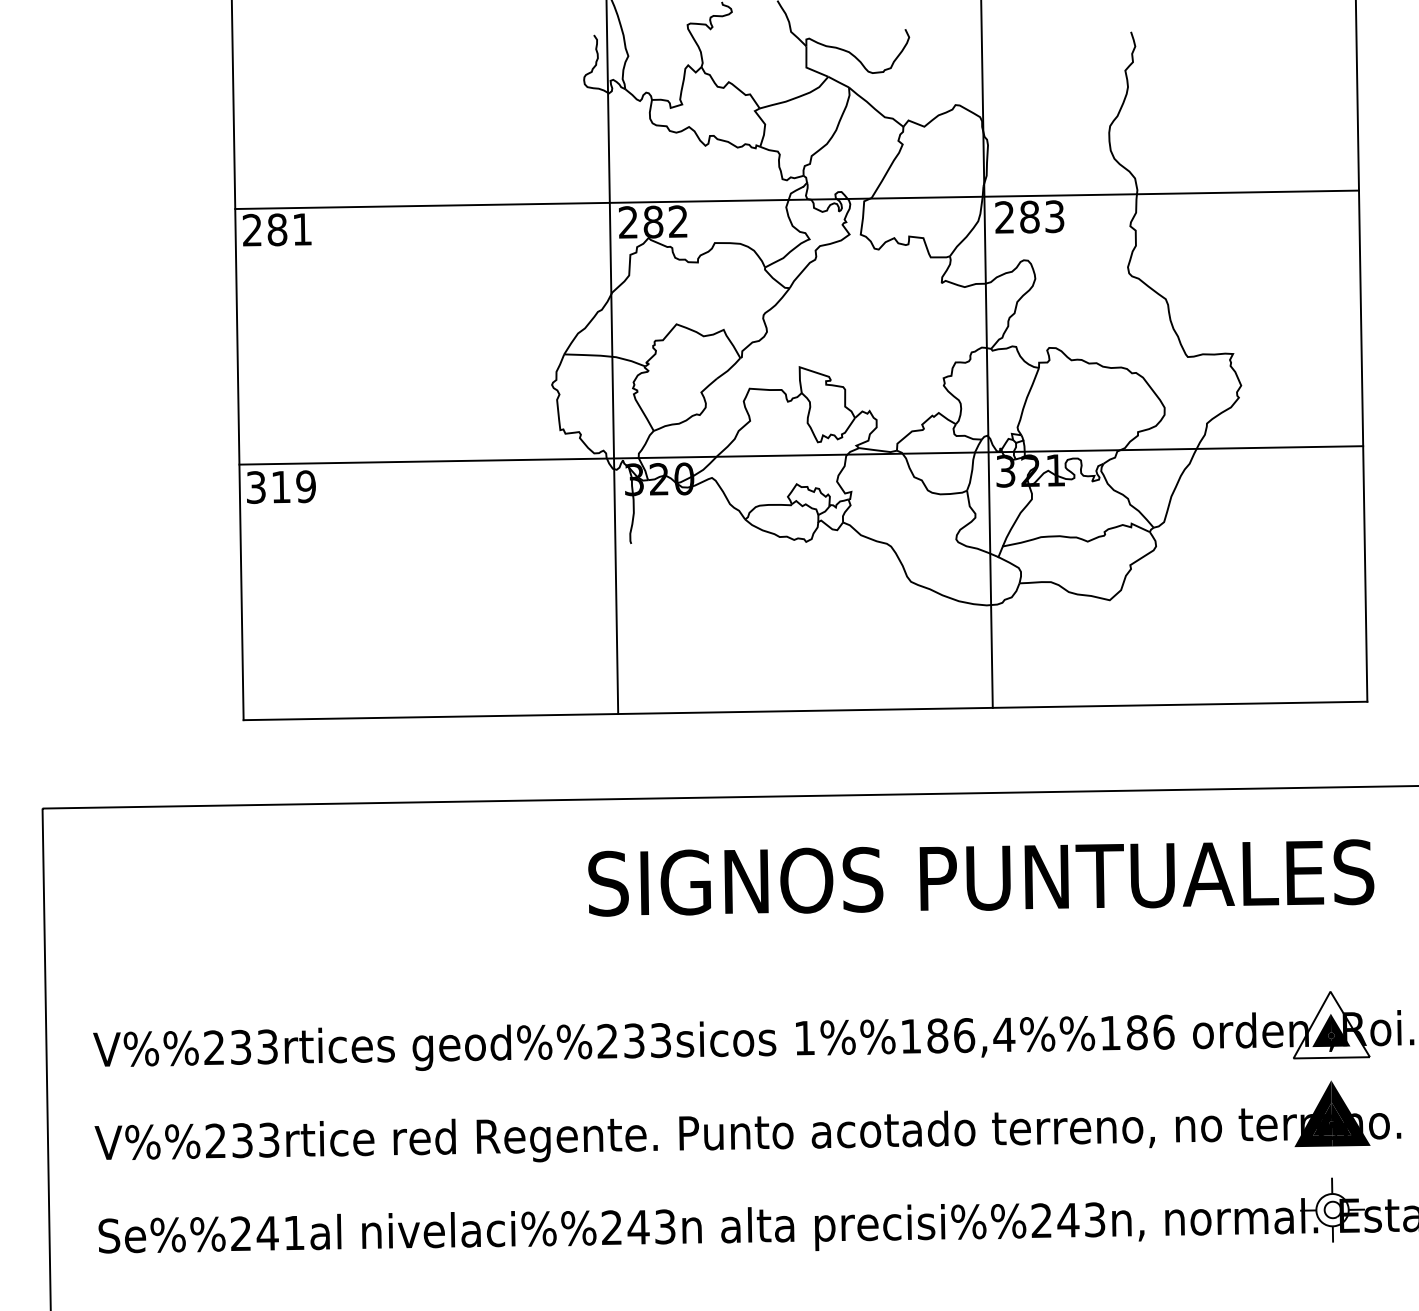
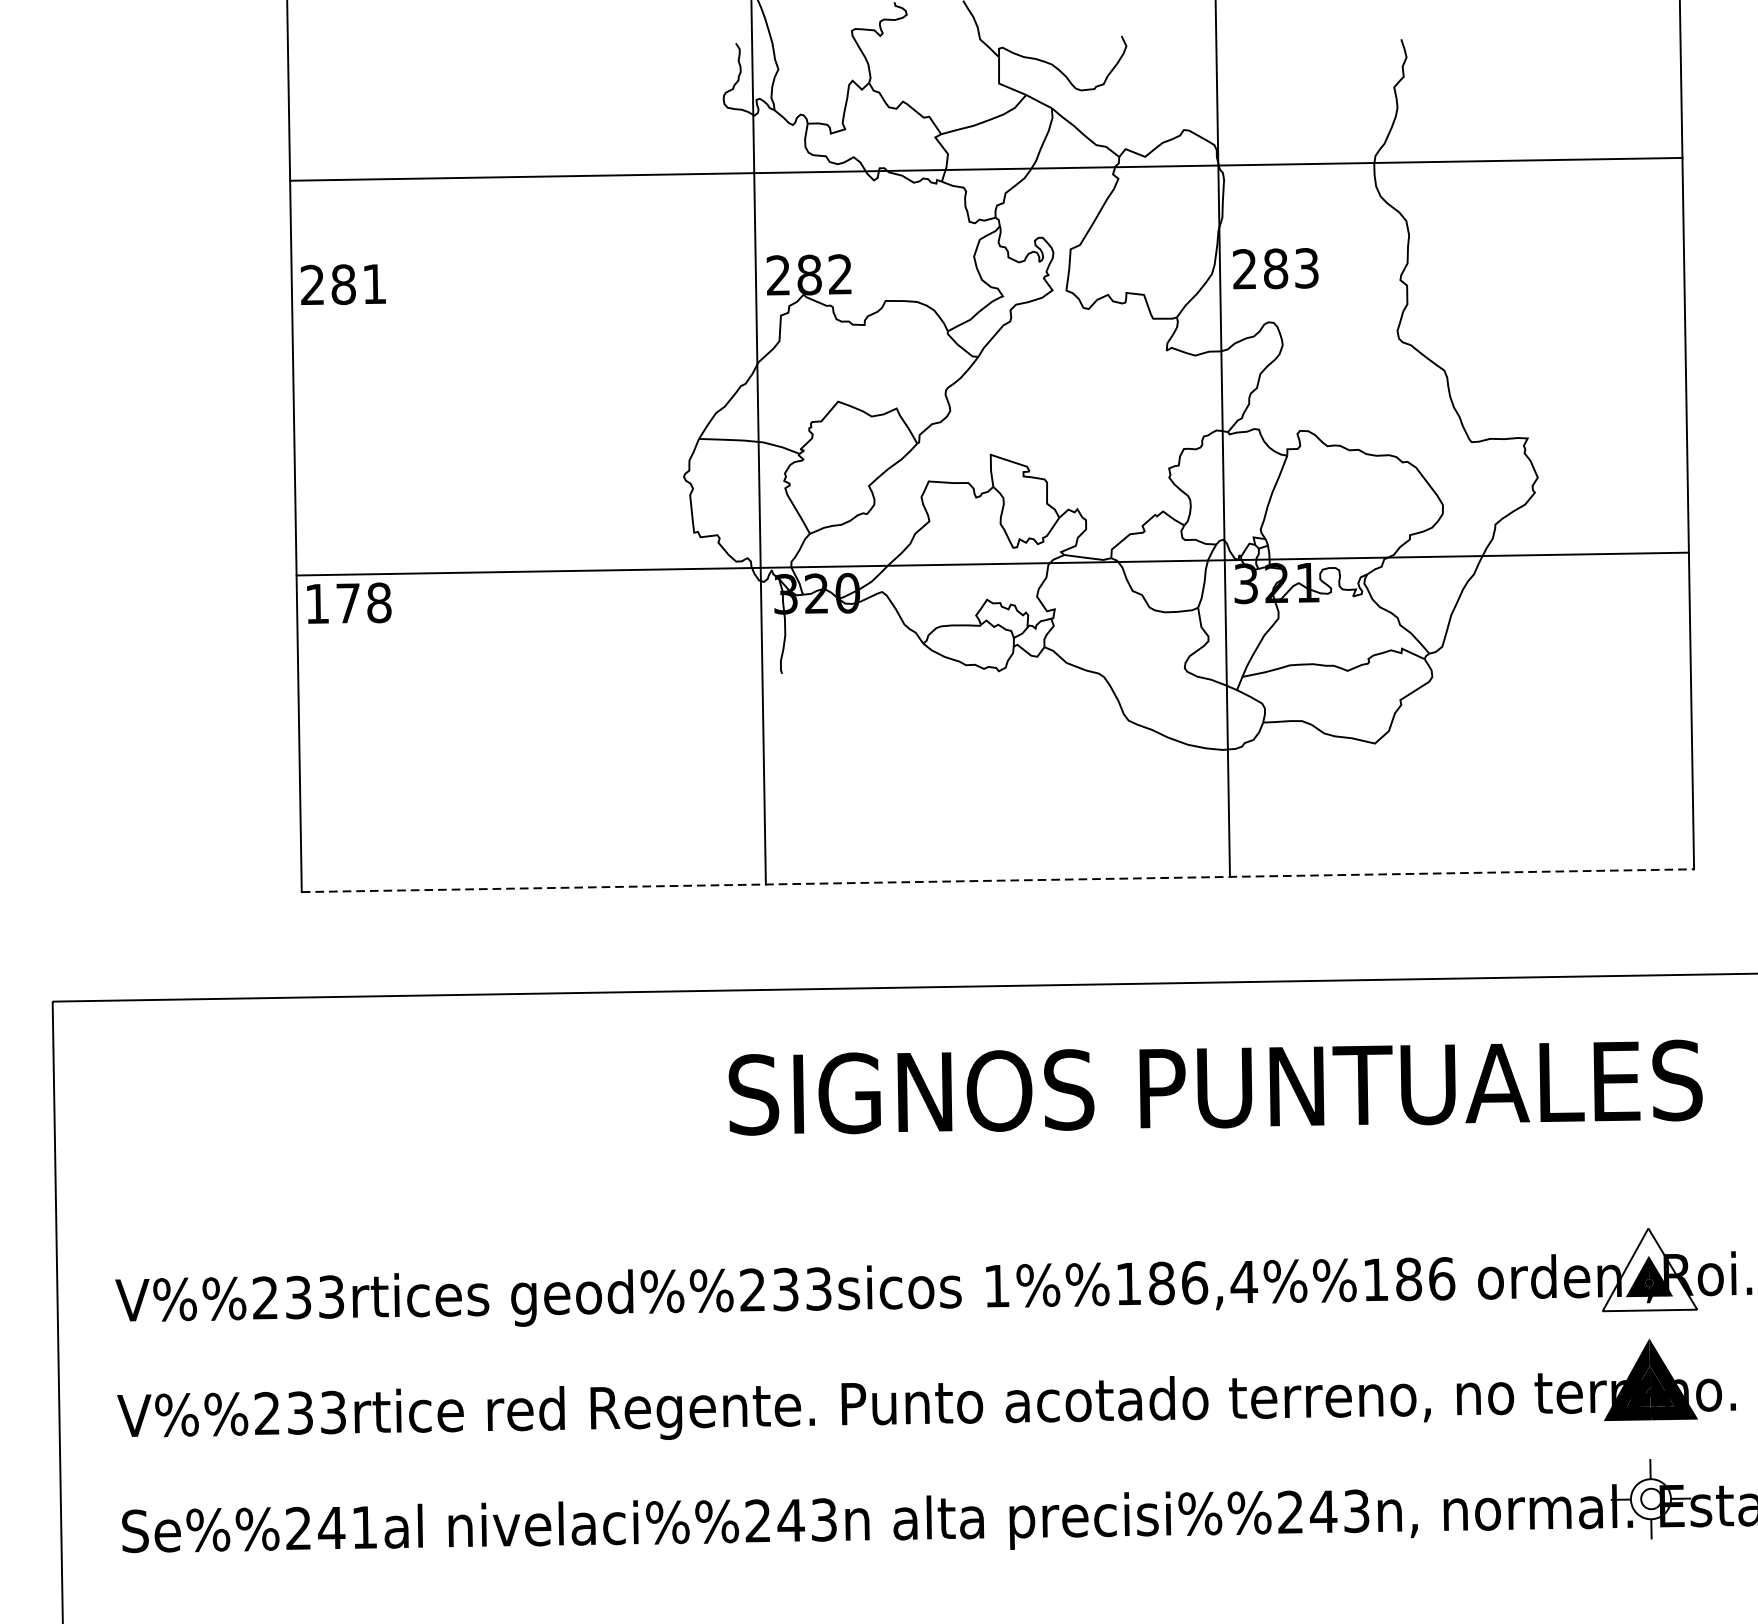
line: (797, 199) -> (986, 168), moved
text: (281, 487) -> (348, 603), 319 -> 178
line: (805, 710) -> (997, 880), solid -> dashed

